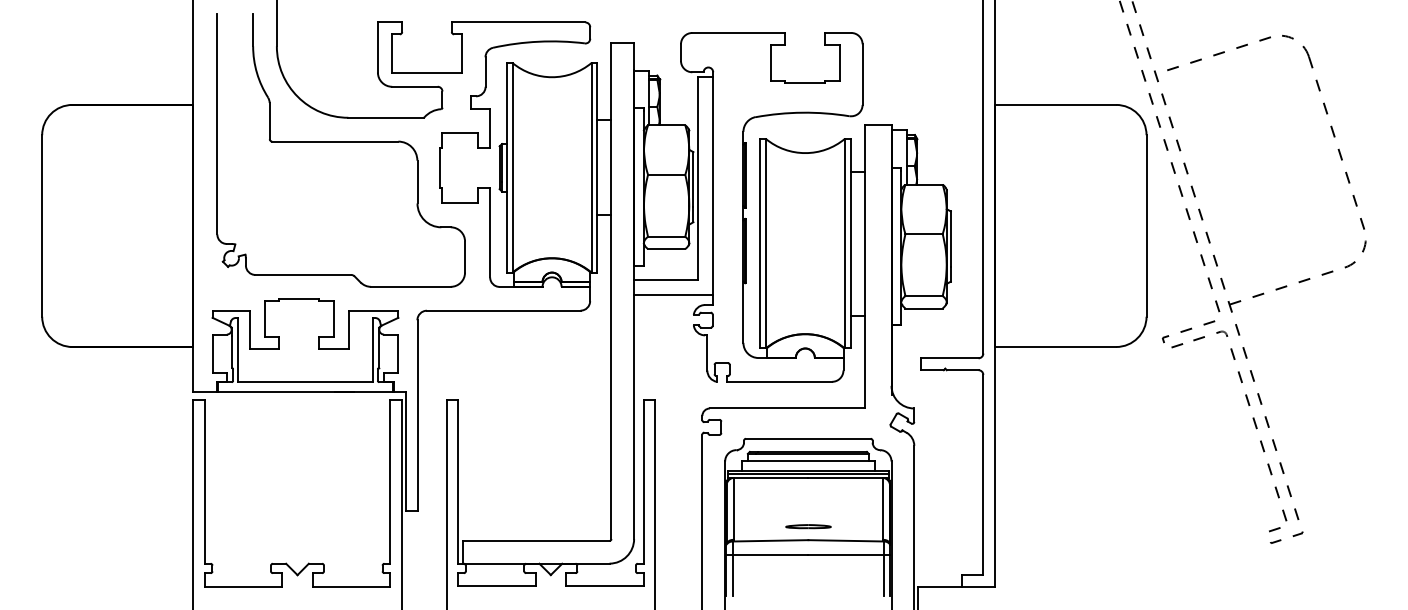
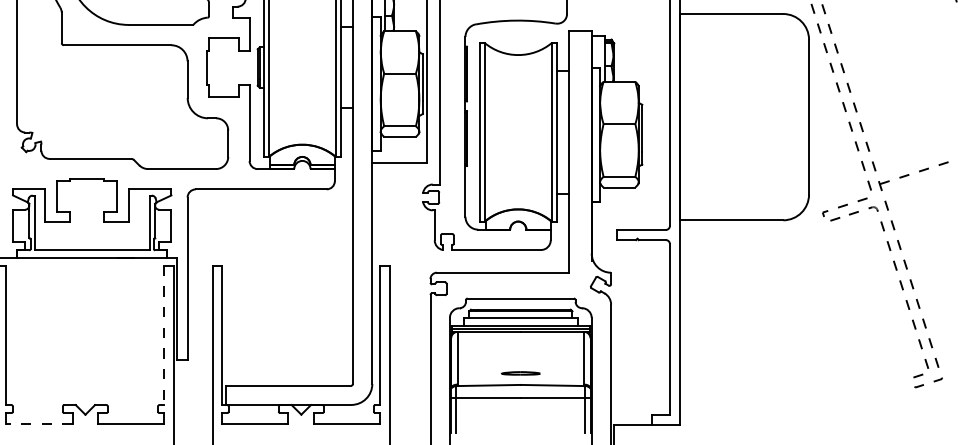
line: (673, 294) -> (405, 175), removed
line: (390, 482) -> (164, 335), solid -> dashed
line: (243, 586) -> (39, 424), solid -> dashed

